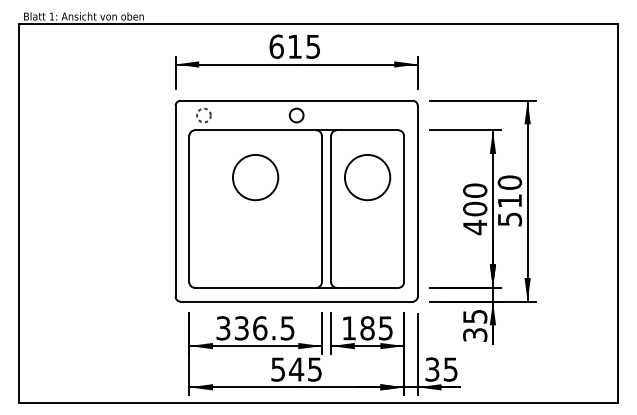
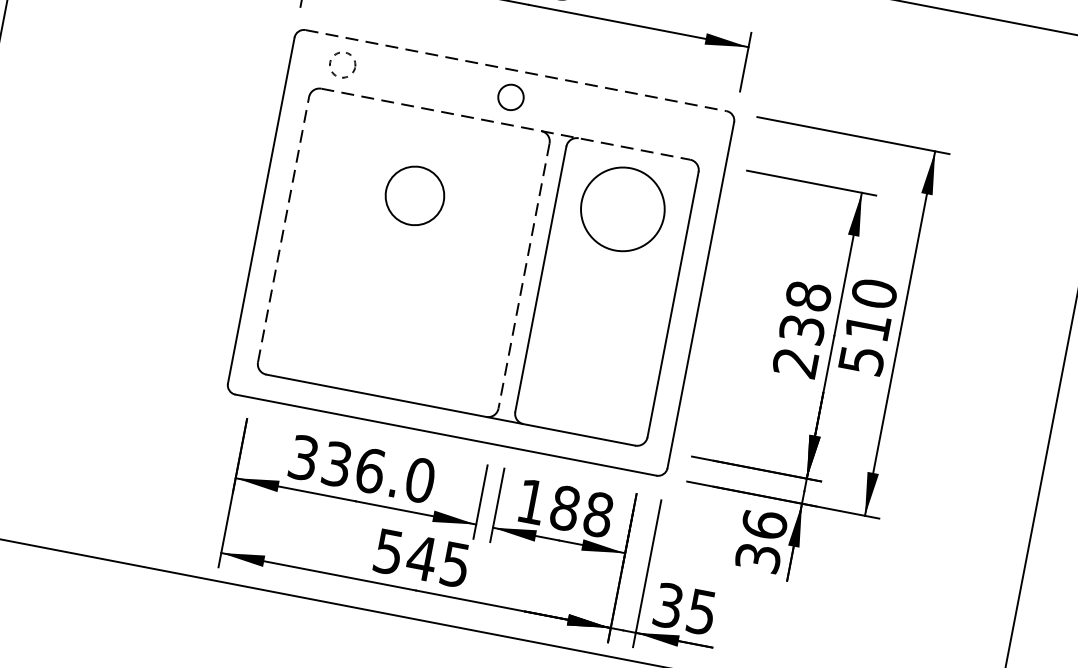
line: (297, 100) -> (517, 70), solid -> dashed
line: (296, 130) -> (505, 124), solid -> dashed
circle: (255, 177) -> (414, 195), size x0.7
circle: (367, 177) -> (622, 209), moved
line: (189, 208) -> (284, 228), solid -> dashed
line: (321, 209) -> (523, 276), solid -> dashed
text: (475, 209) -> (802, 330), 400 -> 238
text: (475, 316) -> (765, 524), 35 -> 36
text: (287, 328) -> (419, 480), 336.5 -> 336.0
text: (385, 328) -> (597, 514), 185 -> 188

